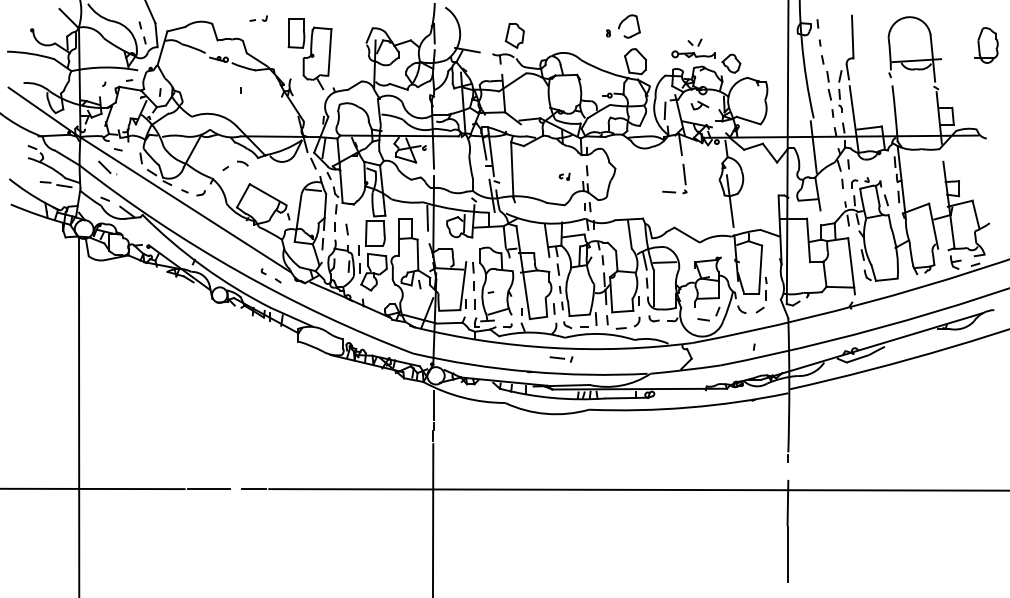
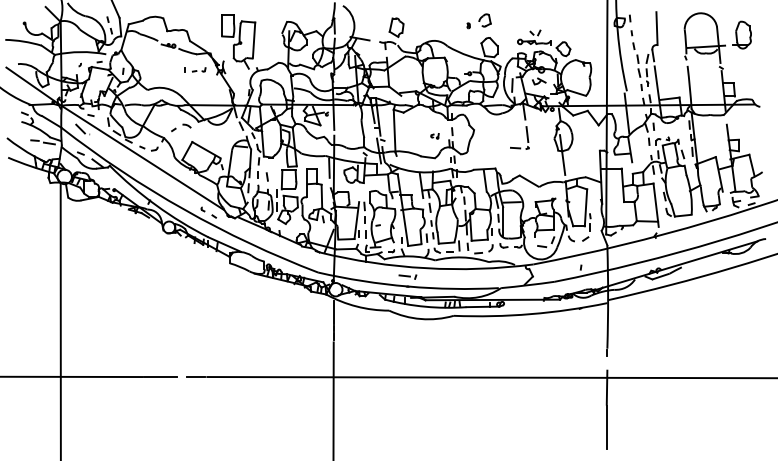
part: (258, 18) -> (199, 69), moved
part: (629, 26) -> (484, 20), size x0.71
part: (986, 45) -> (742, 35), moved
part: (561, 359) -> (407, 277), moved

